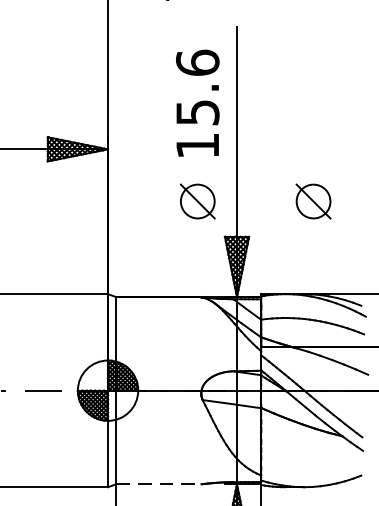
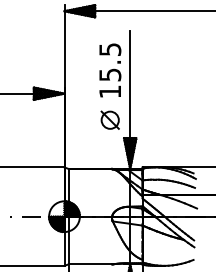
text: (198, 62) -> (110, 49), 15.6 -> 15.5
part: (312, 200) -> (168, 119), removed
line: (159, 484) -> (90, 264), dashed -> solid

